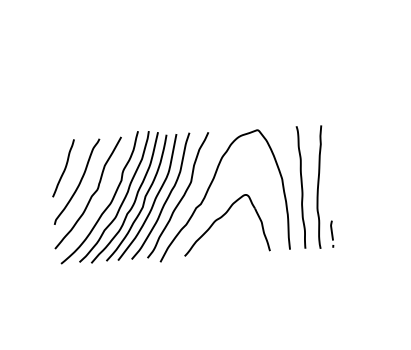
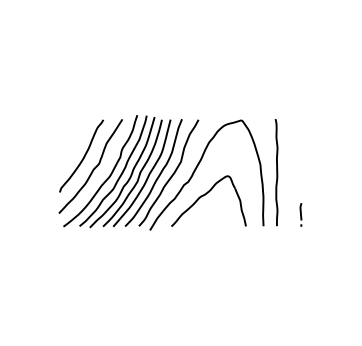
curve: (64, 168) -> (71, 143), removed
curve: (319, 186) -> (292, 172), removed

